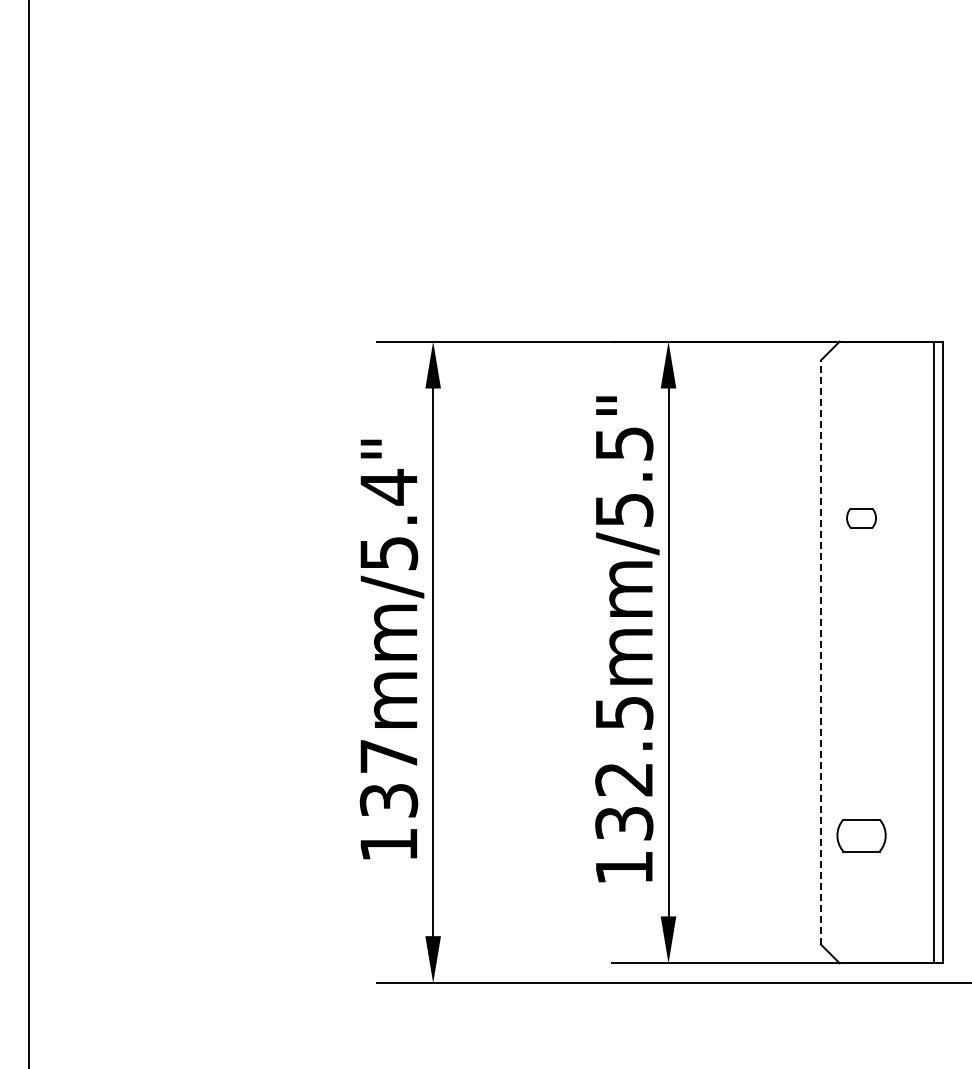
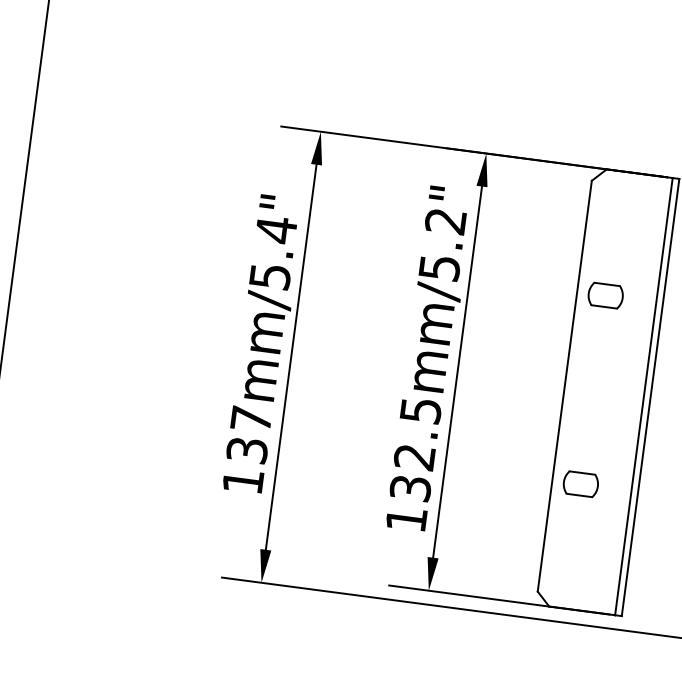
text: (624, 443) -> (445, 221), 132.5mm/5.5" -> 132.5mm/5.2"
part: (861, 517) -> (605, 295), size x1.67
line: (820, 651) -> (564, 385), dashed -> solid
part: (861, 835) -> (580, 484), moved

